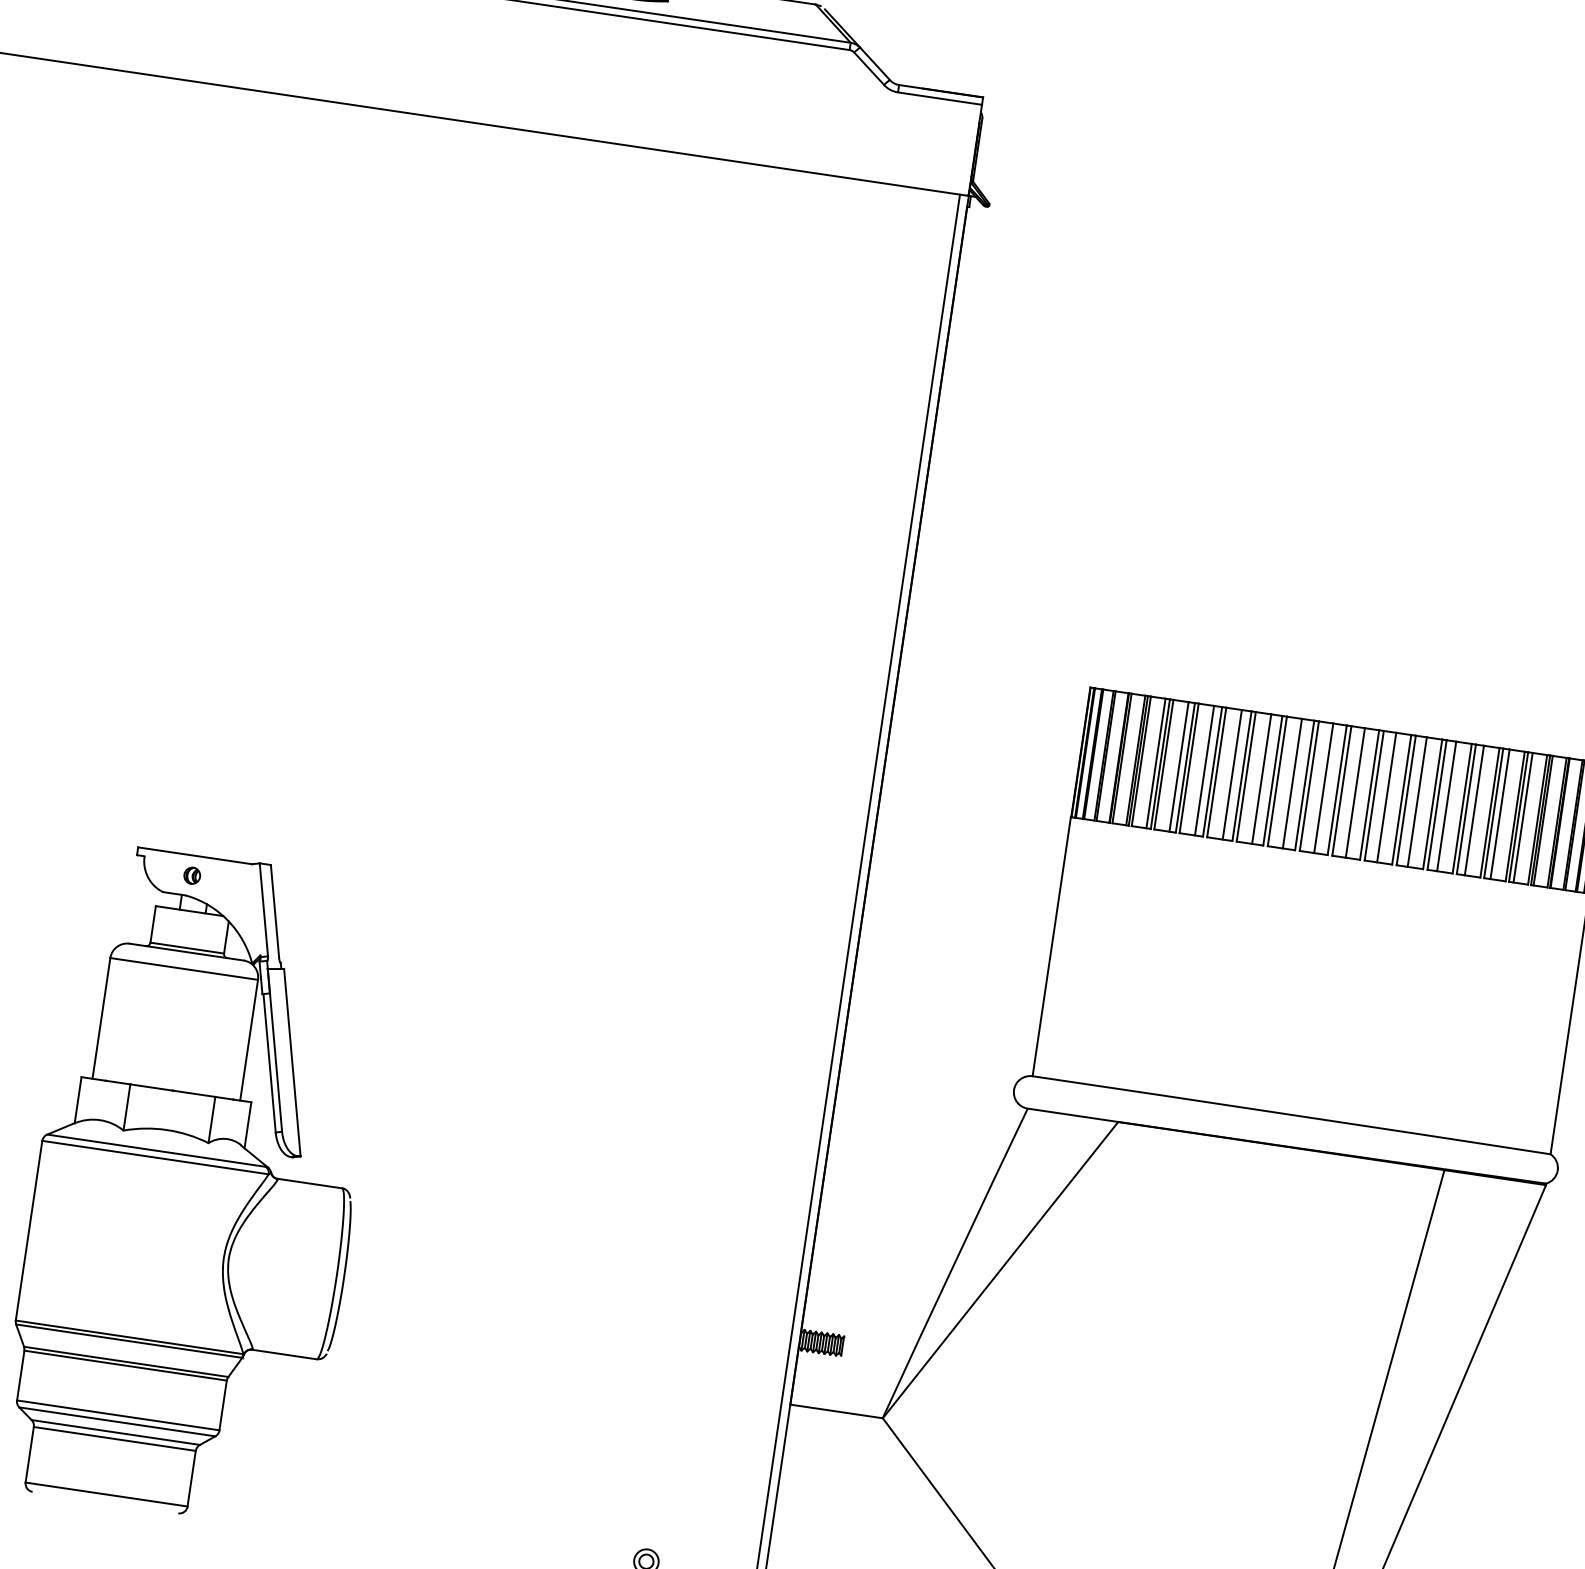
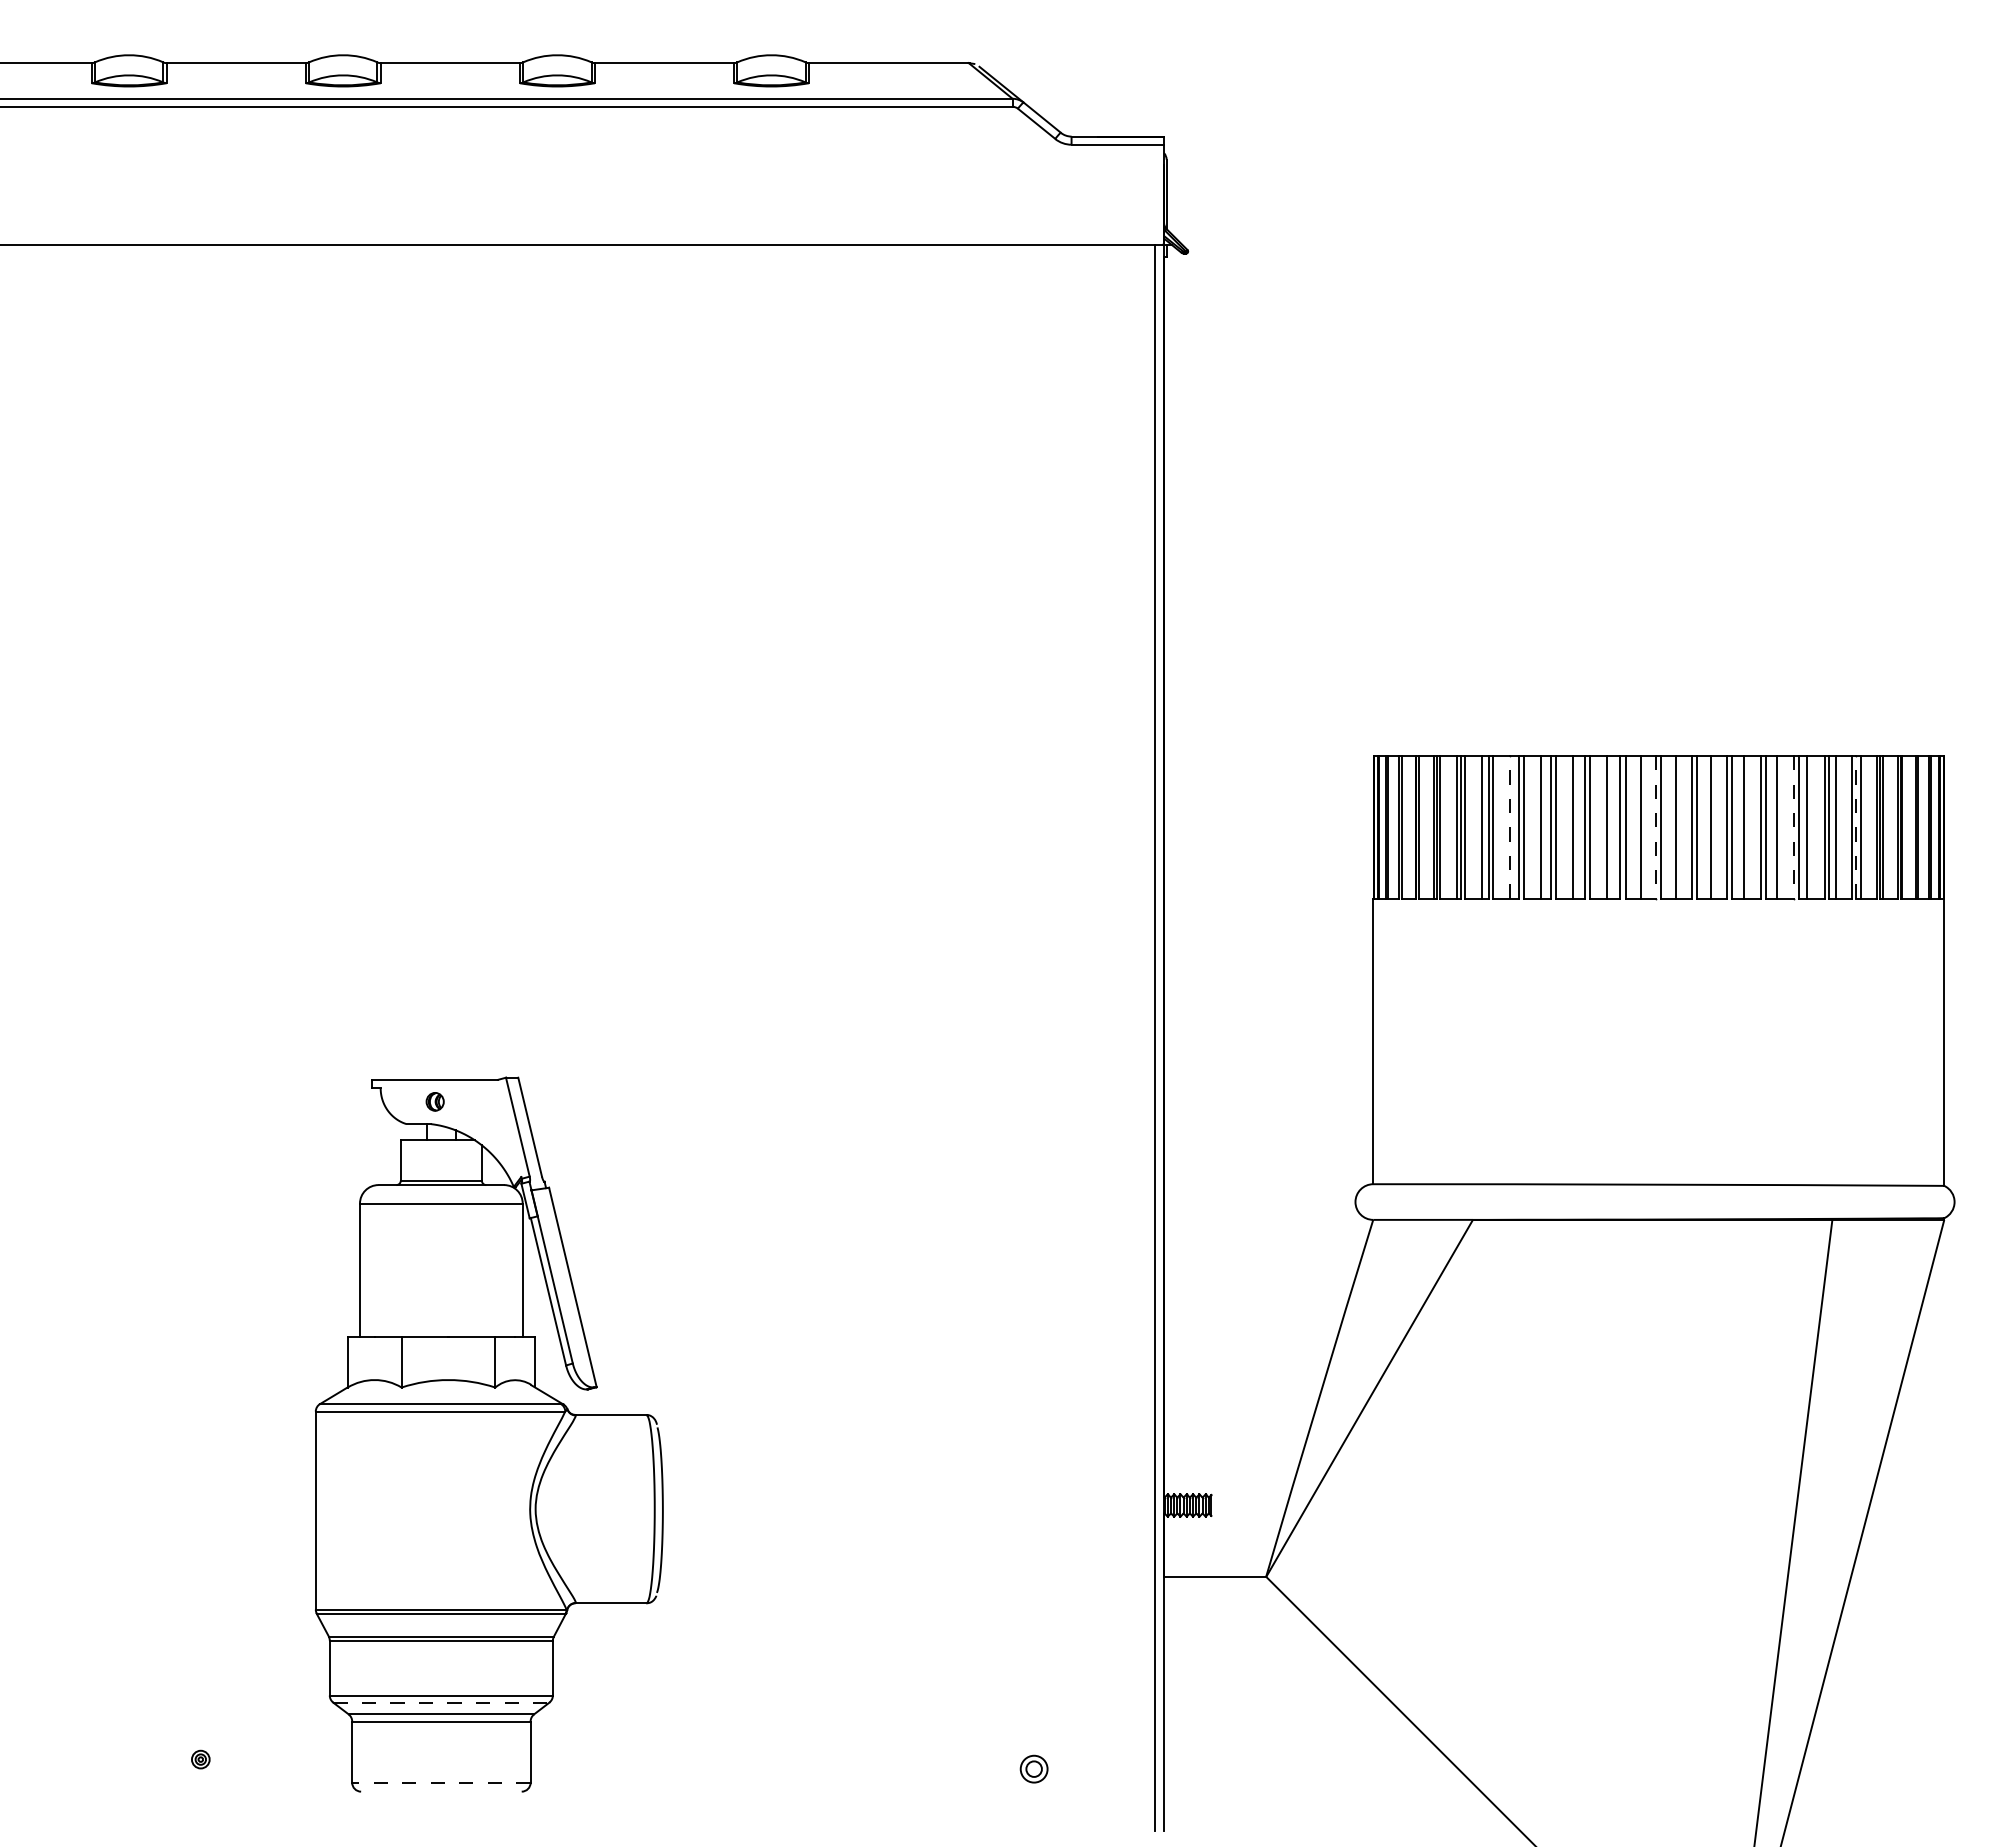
line: (1205, 769) -> (1510, 826), solid -> dashed
line: (1337, 790) -> (1656, 827), solid -> dashed
line: (1461, 808) -> (1793, 827), solid -> dashed
line: (1519, 816) -> (1856, 826), solid -> dashed
line: (117, 1421) -> (441, 1702), solid -> dashed
line: (105, 1494) -> (440, 1782), solid -> dashed

